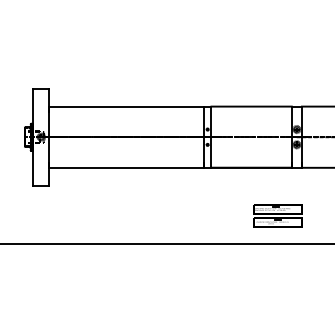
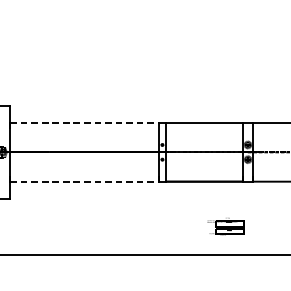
line: (126, 106) -> (84, 122), solid -> dashed
line: (126, 167) -> (84, 181), solid -> dashed
part: (277, 215) -> (229, 227), size x0.6

